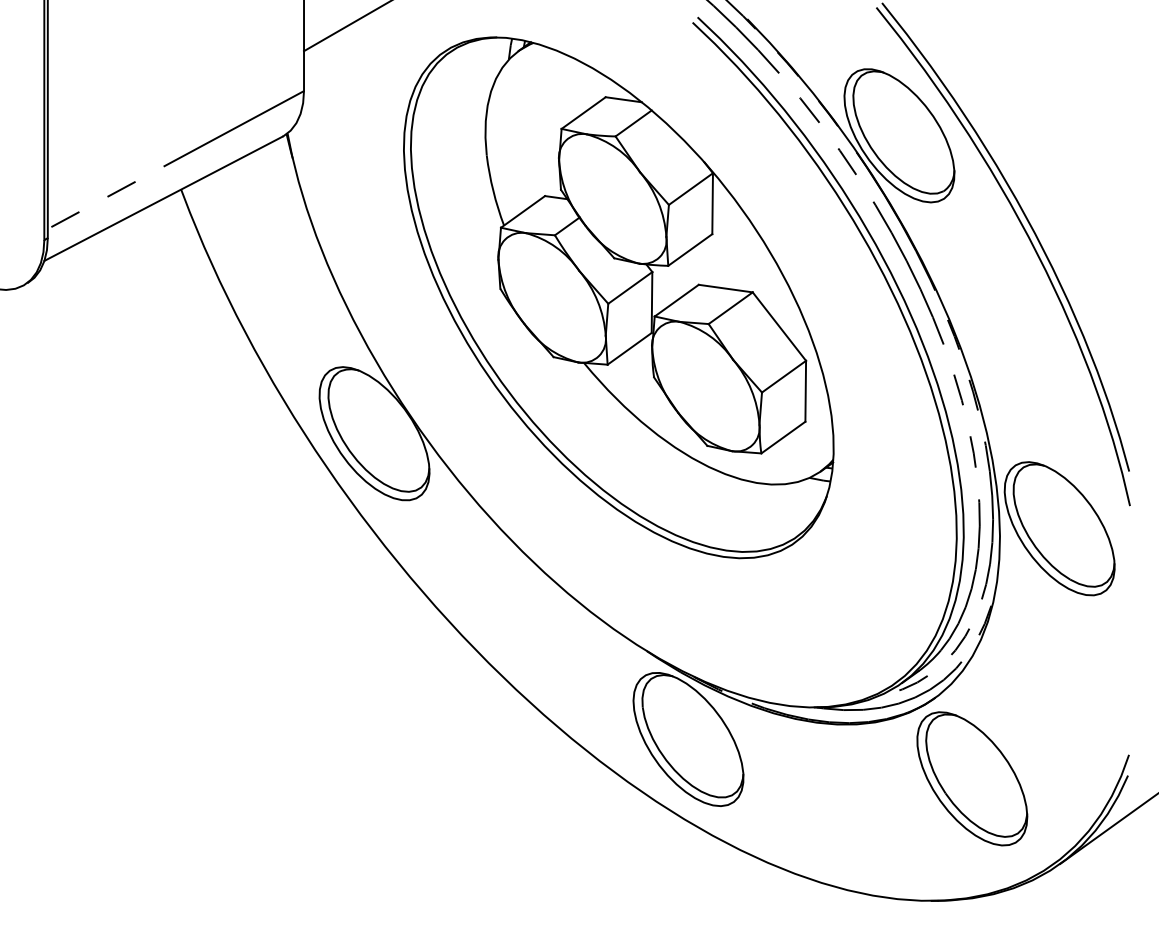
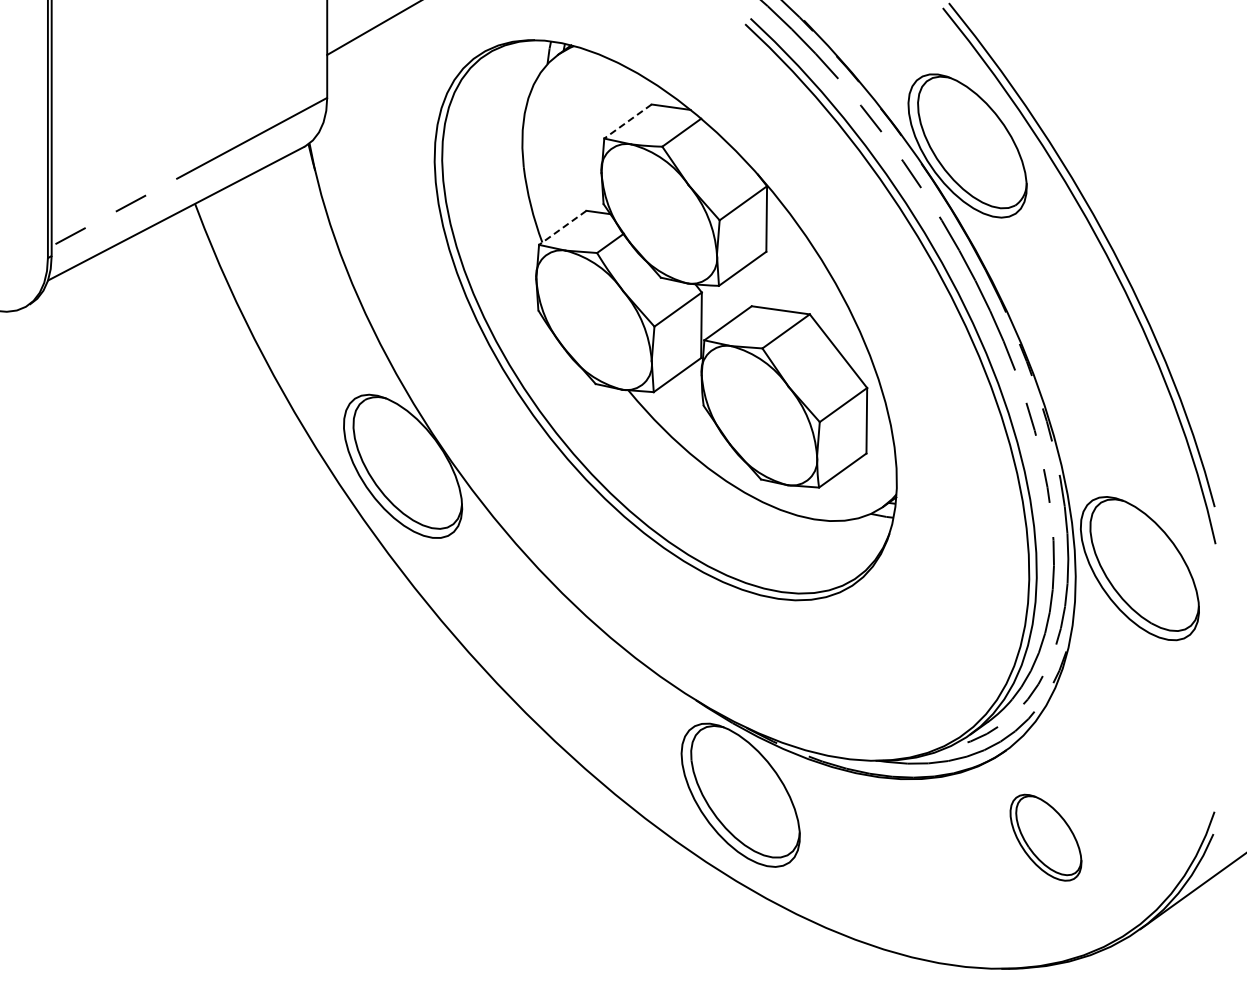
line: (583, 113) -> (627, 121), solid -> dashed
line: (522, 212) -> (562, 228), solid -> dashed
part: (971, 778) -> (1045, 837), size x0.6

